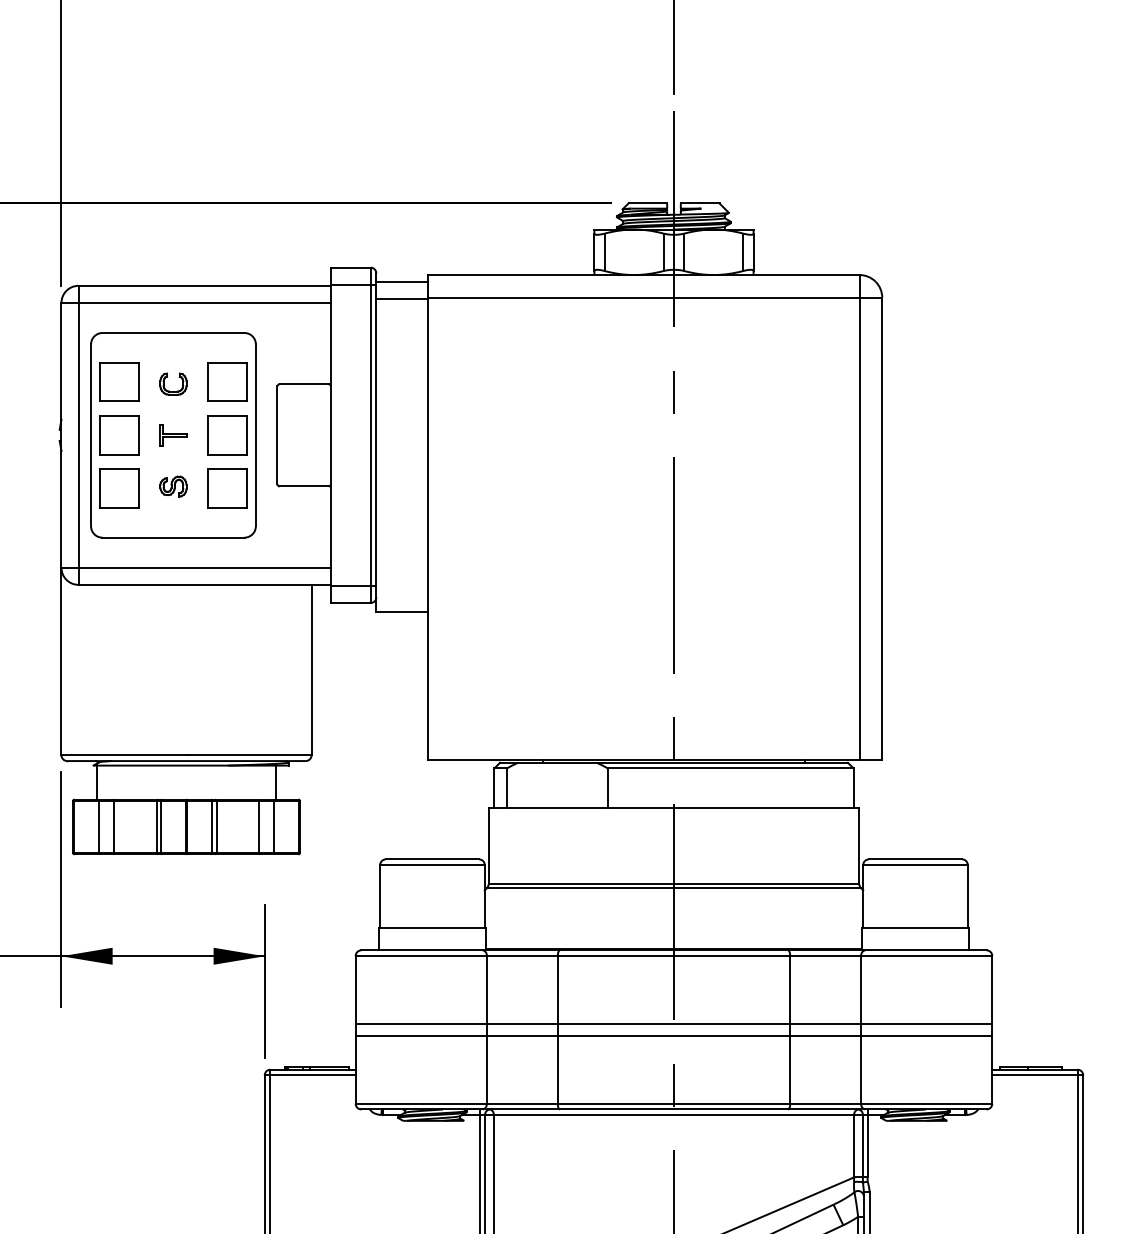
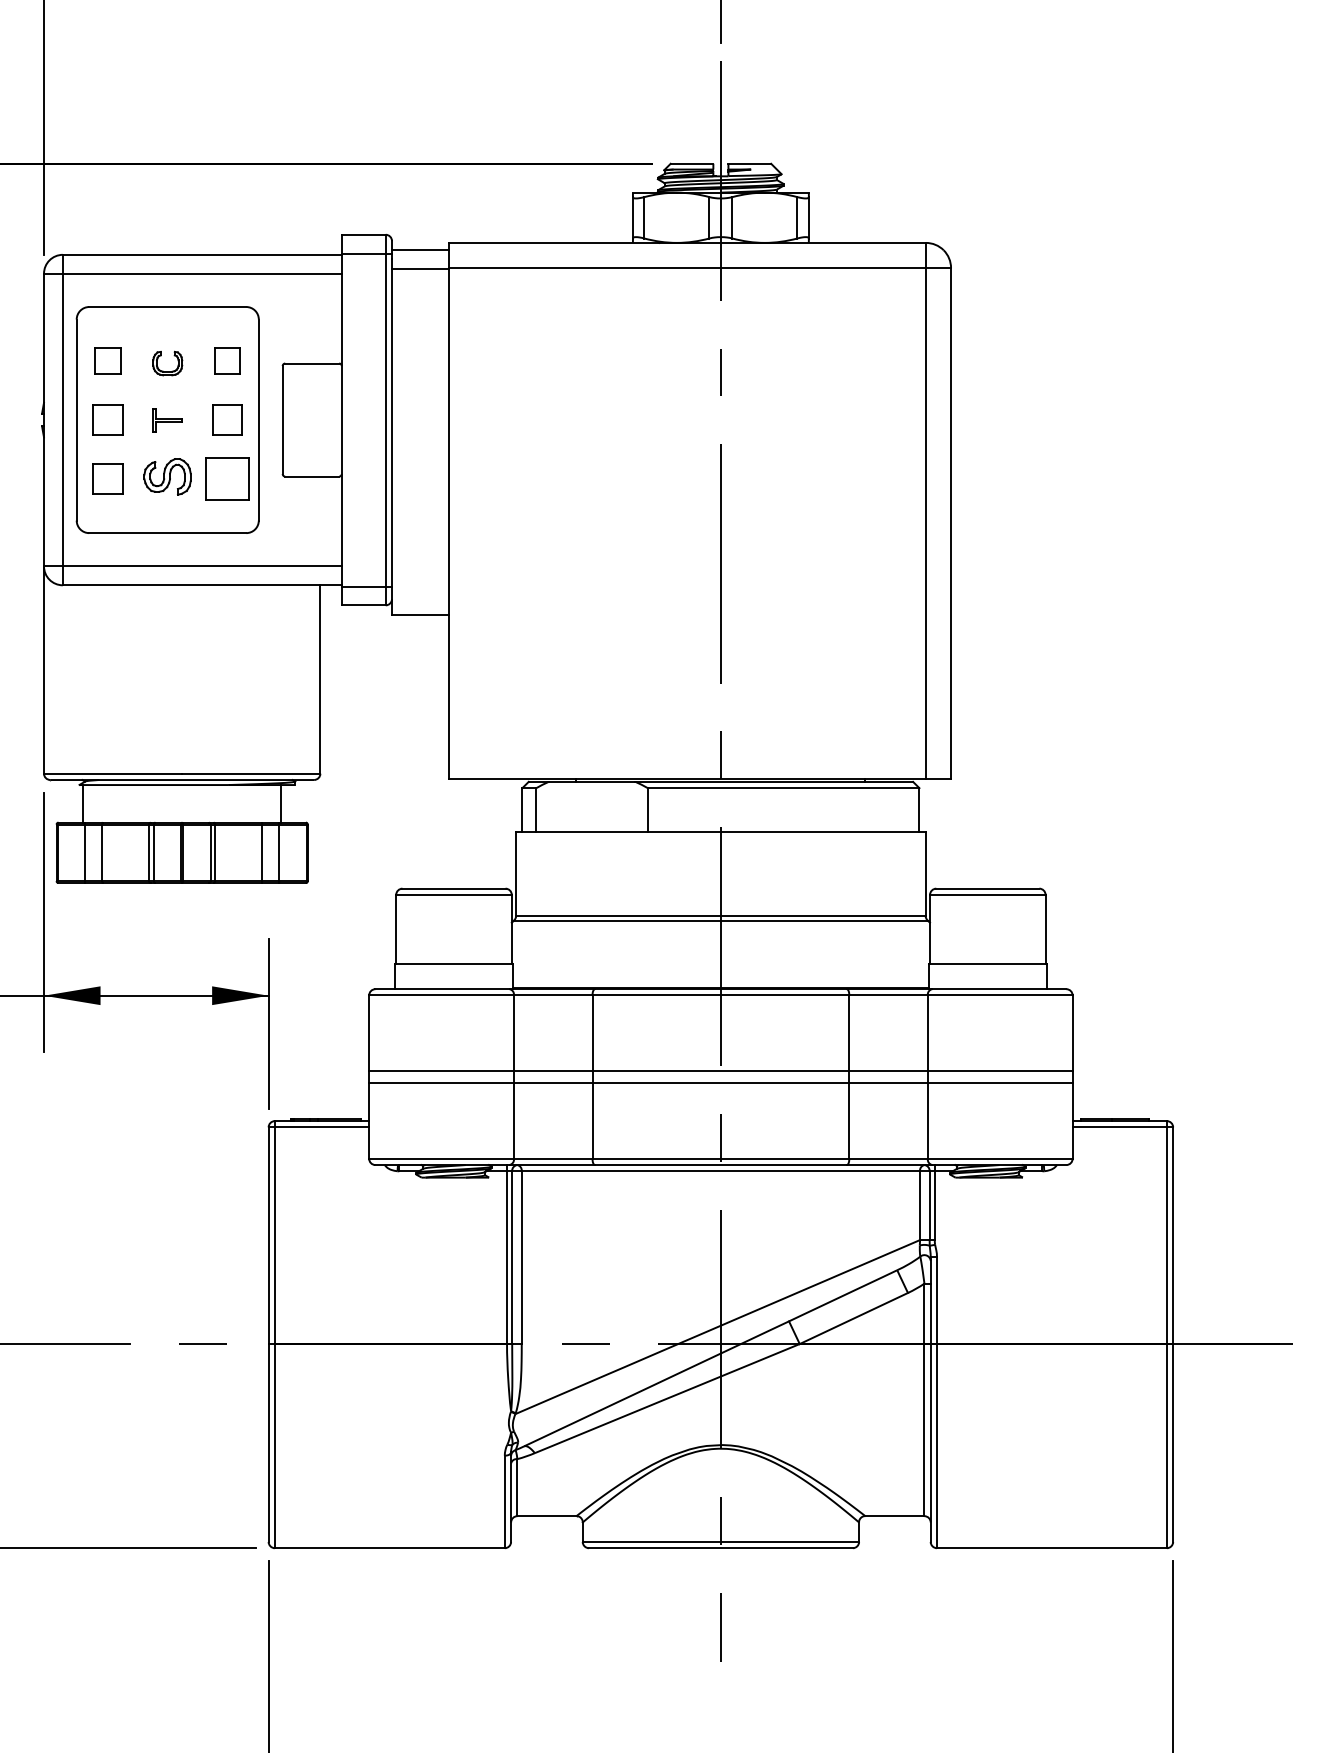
part: (118, 381) -> (107, 360), size x0.6
part: (227, 381) -> (227, 360), size x0.6
part: (118, 434) -> (107, 419), size x0.7
part: (227, 434) -> (227, 419), size x0.7
part: (173, 486) -> (167, 476), size x1.6
part: (118, 488) -> (107, 478), size x0.7

